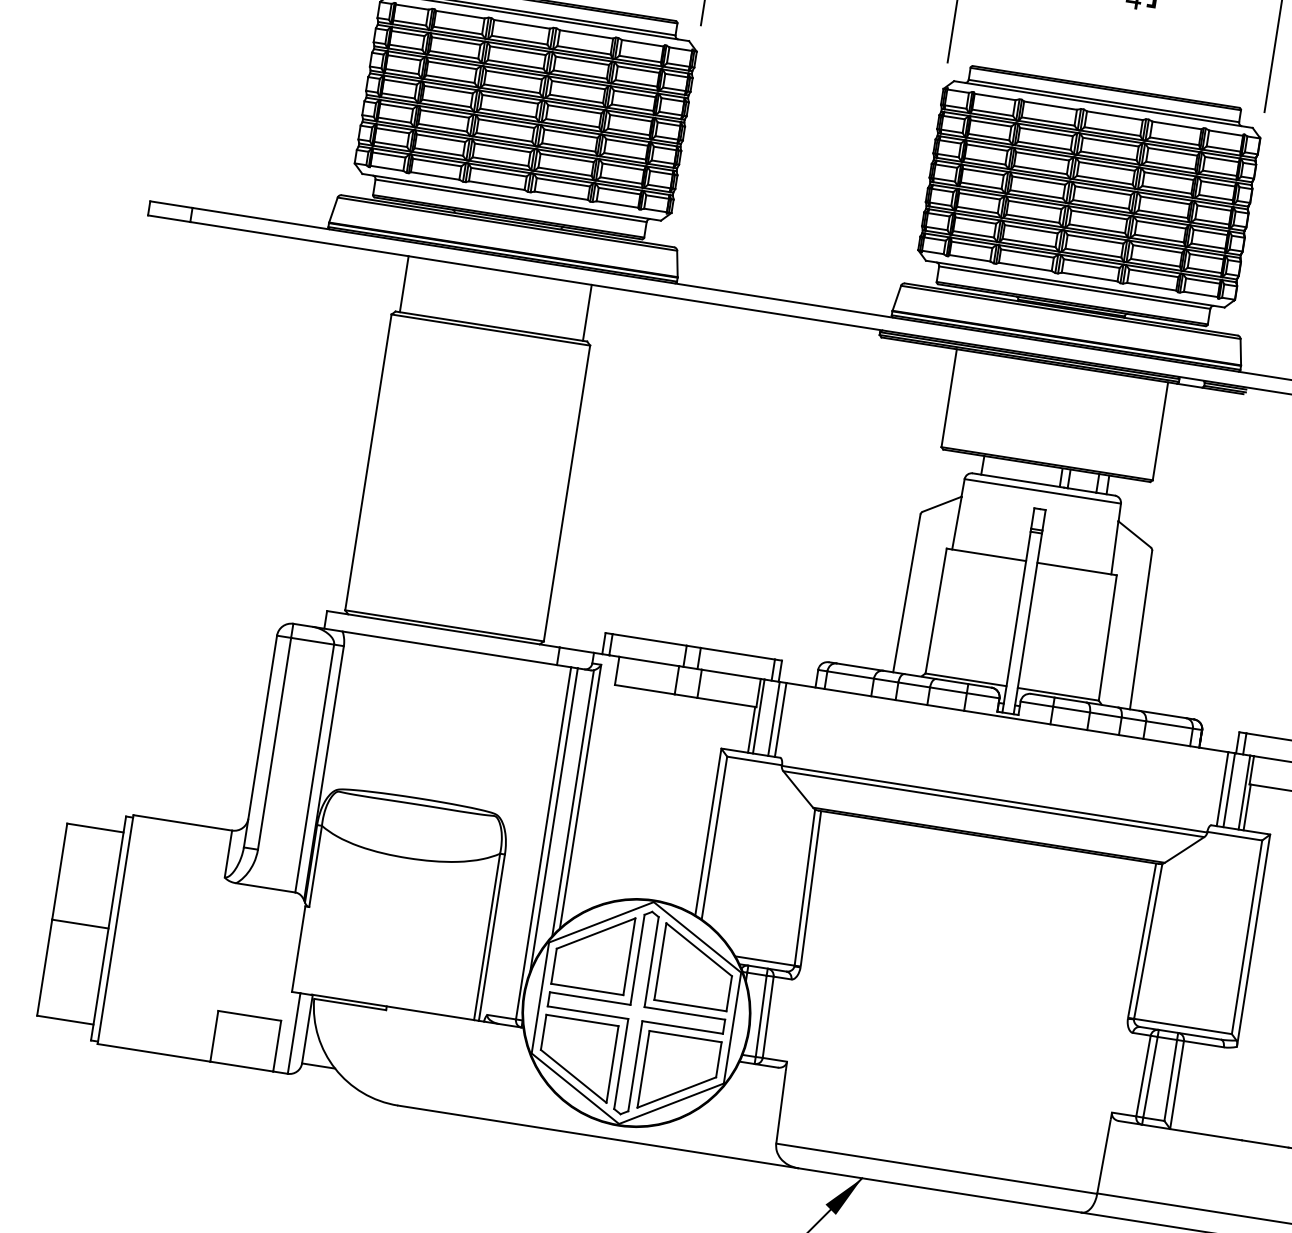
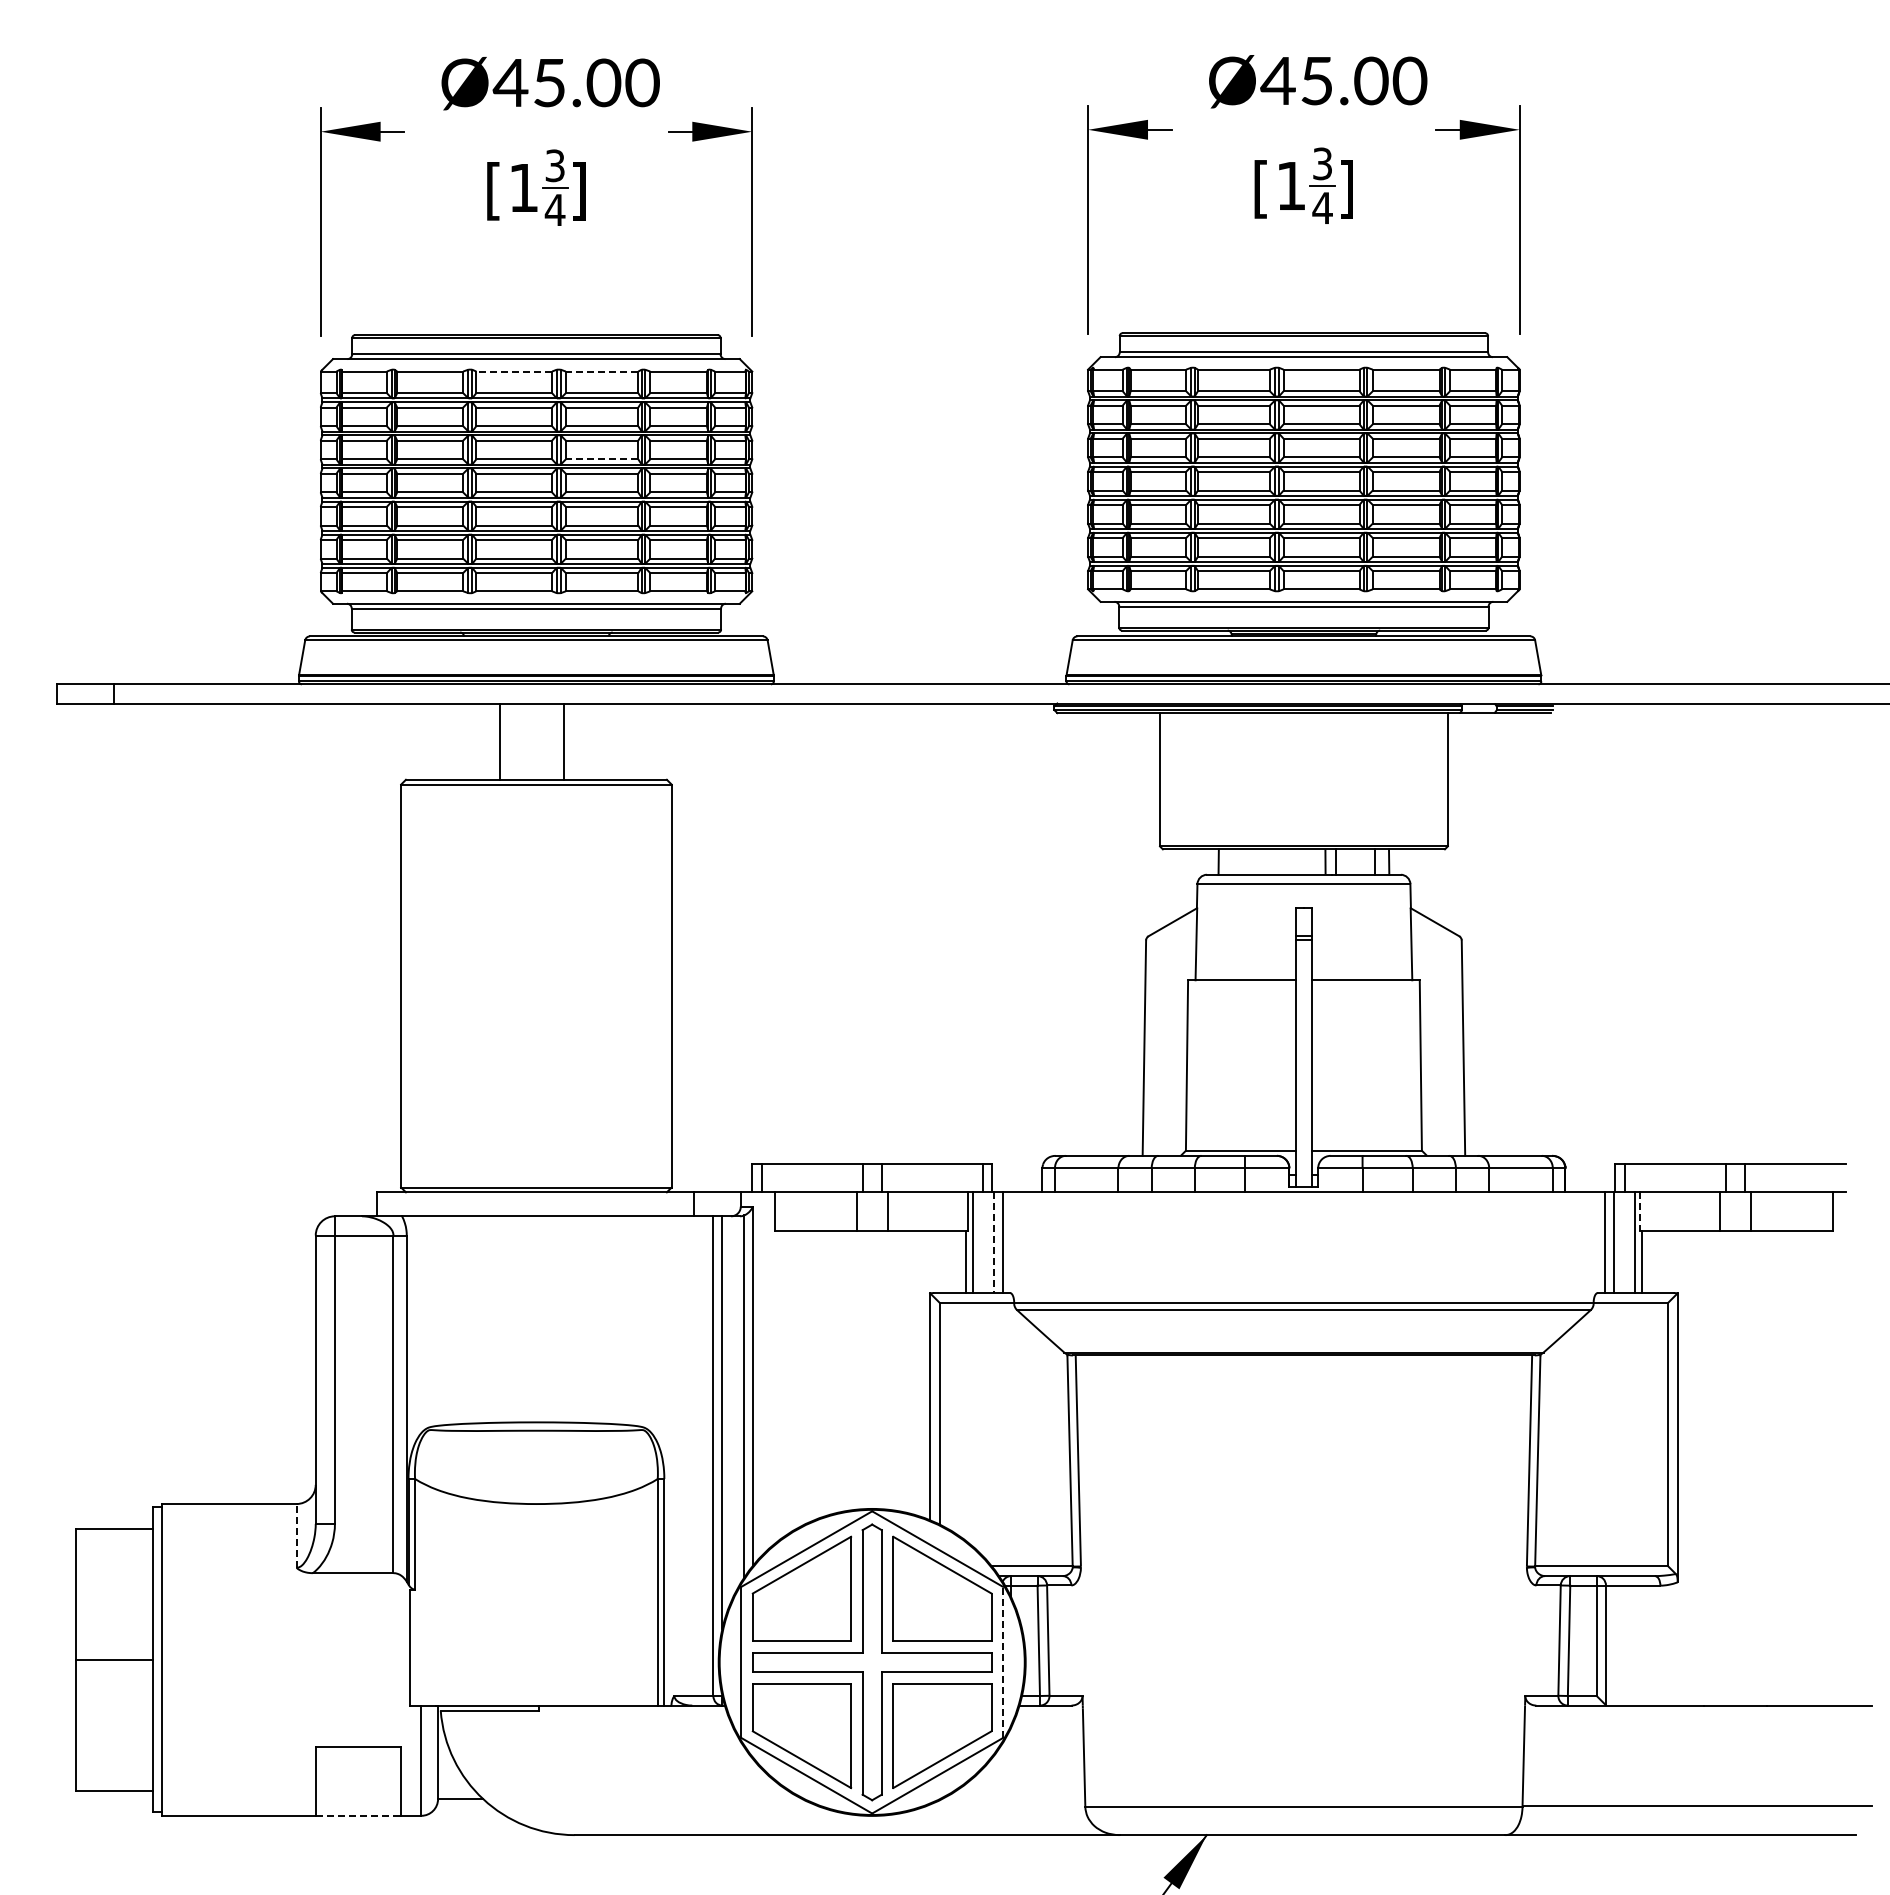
line: (522, 24) -> (514, 371), solid -> dashed
line: (586, 34) -> (601, 371), solid -> dashed
line: (576, 98) -> (601, 459), solid -> dashed
line: (404, 284) -> (499, 741), moved
line: (587, 312) -> (564, 741), moved
line: (773, 719) -> (993, 1243), solid -> dashed
line: (1251, 770) -> (1639, 1212), solid -> dashed
line: (228, 853) -> (296, 1535), solid -> dashed
line: (732, 1028) -> (1003, 1662), solid -> dashed
line: (241, 1066) -> (358, 1815), solid -> dashed

